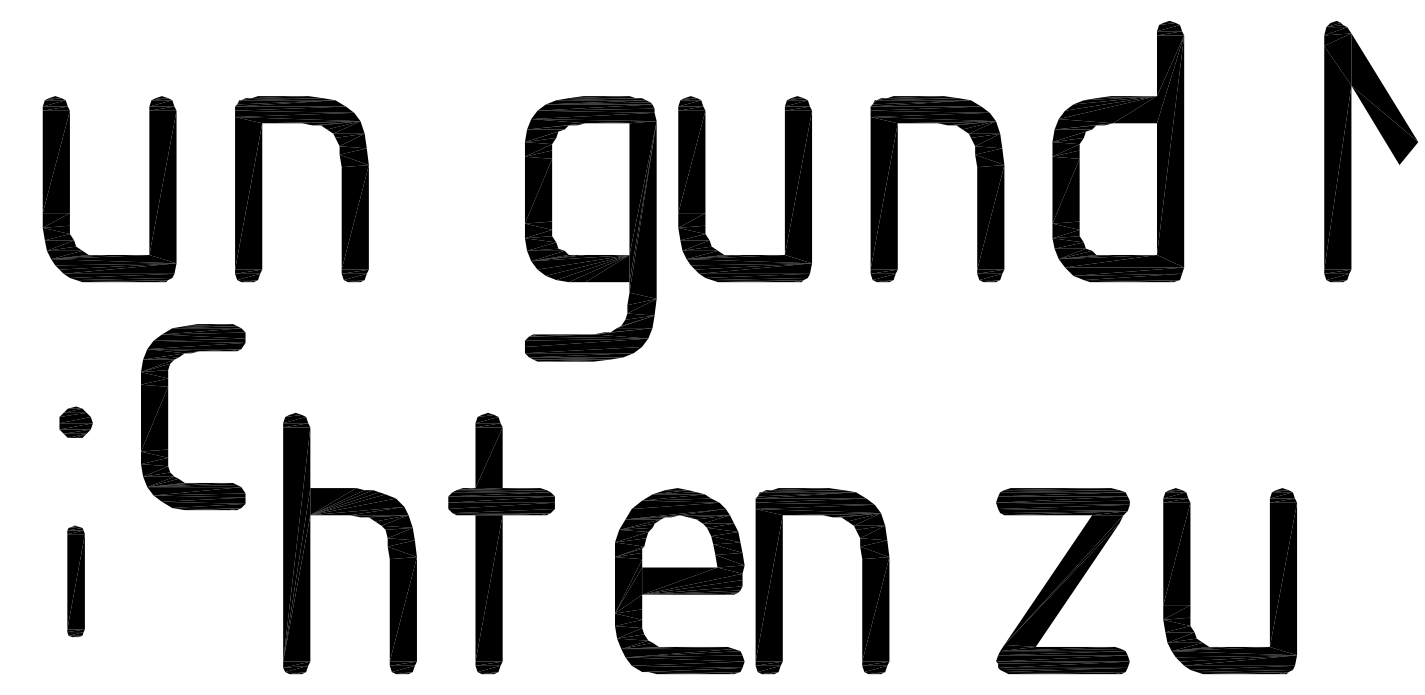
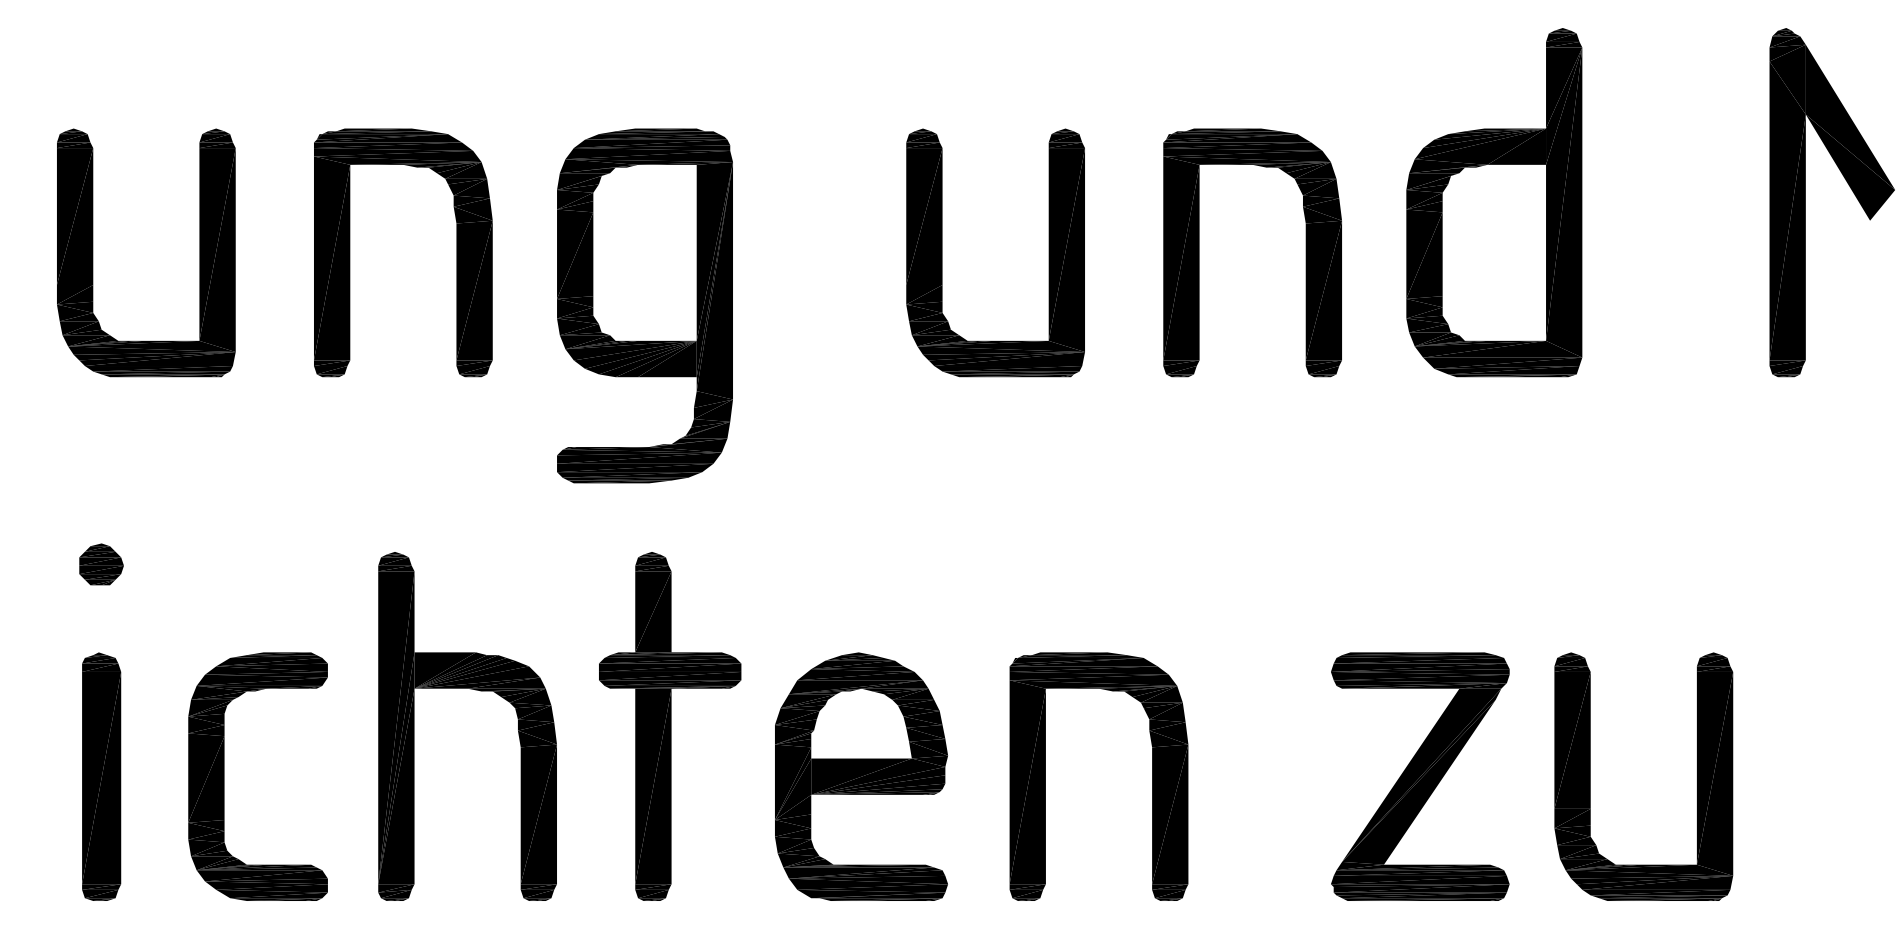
part: (590, 228) -> (644, 305), moved
part: (168, 417) -> (224, 777), moved
part: (75, 581) -> (100, 777), size x1.67
part: (679, 581) -> (861, 777), moved

